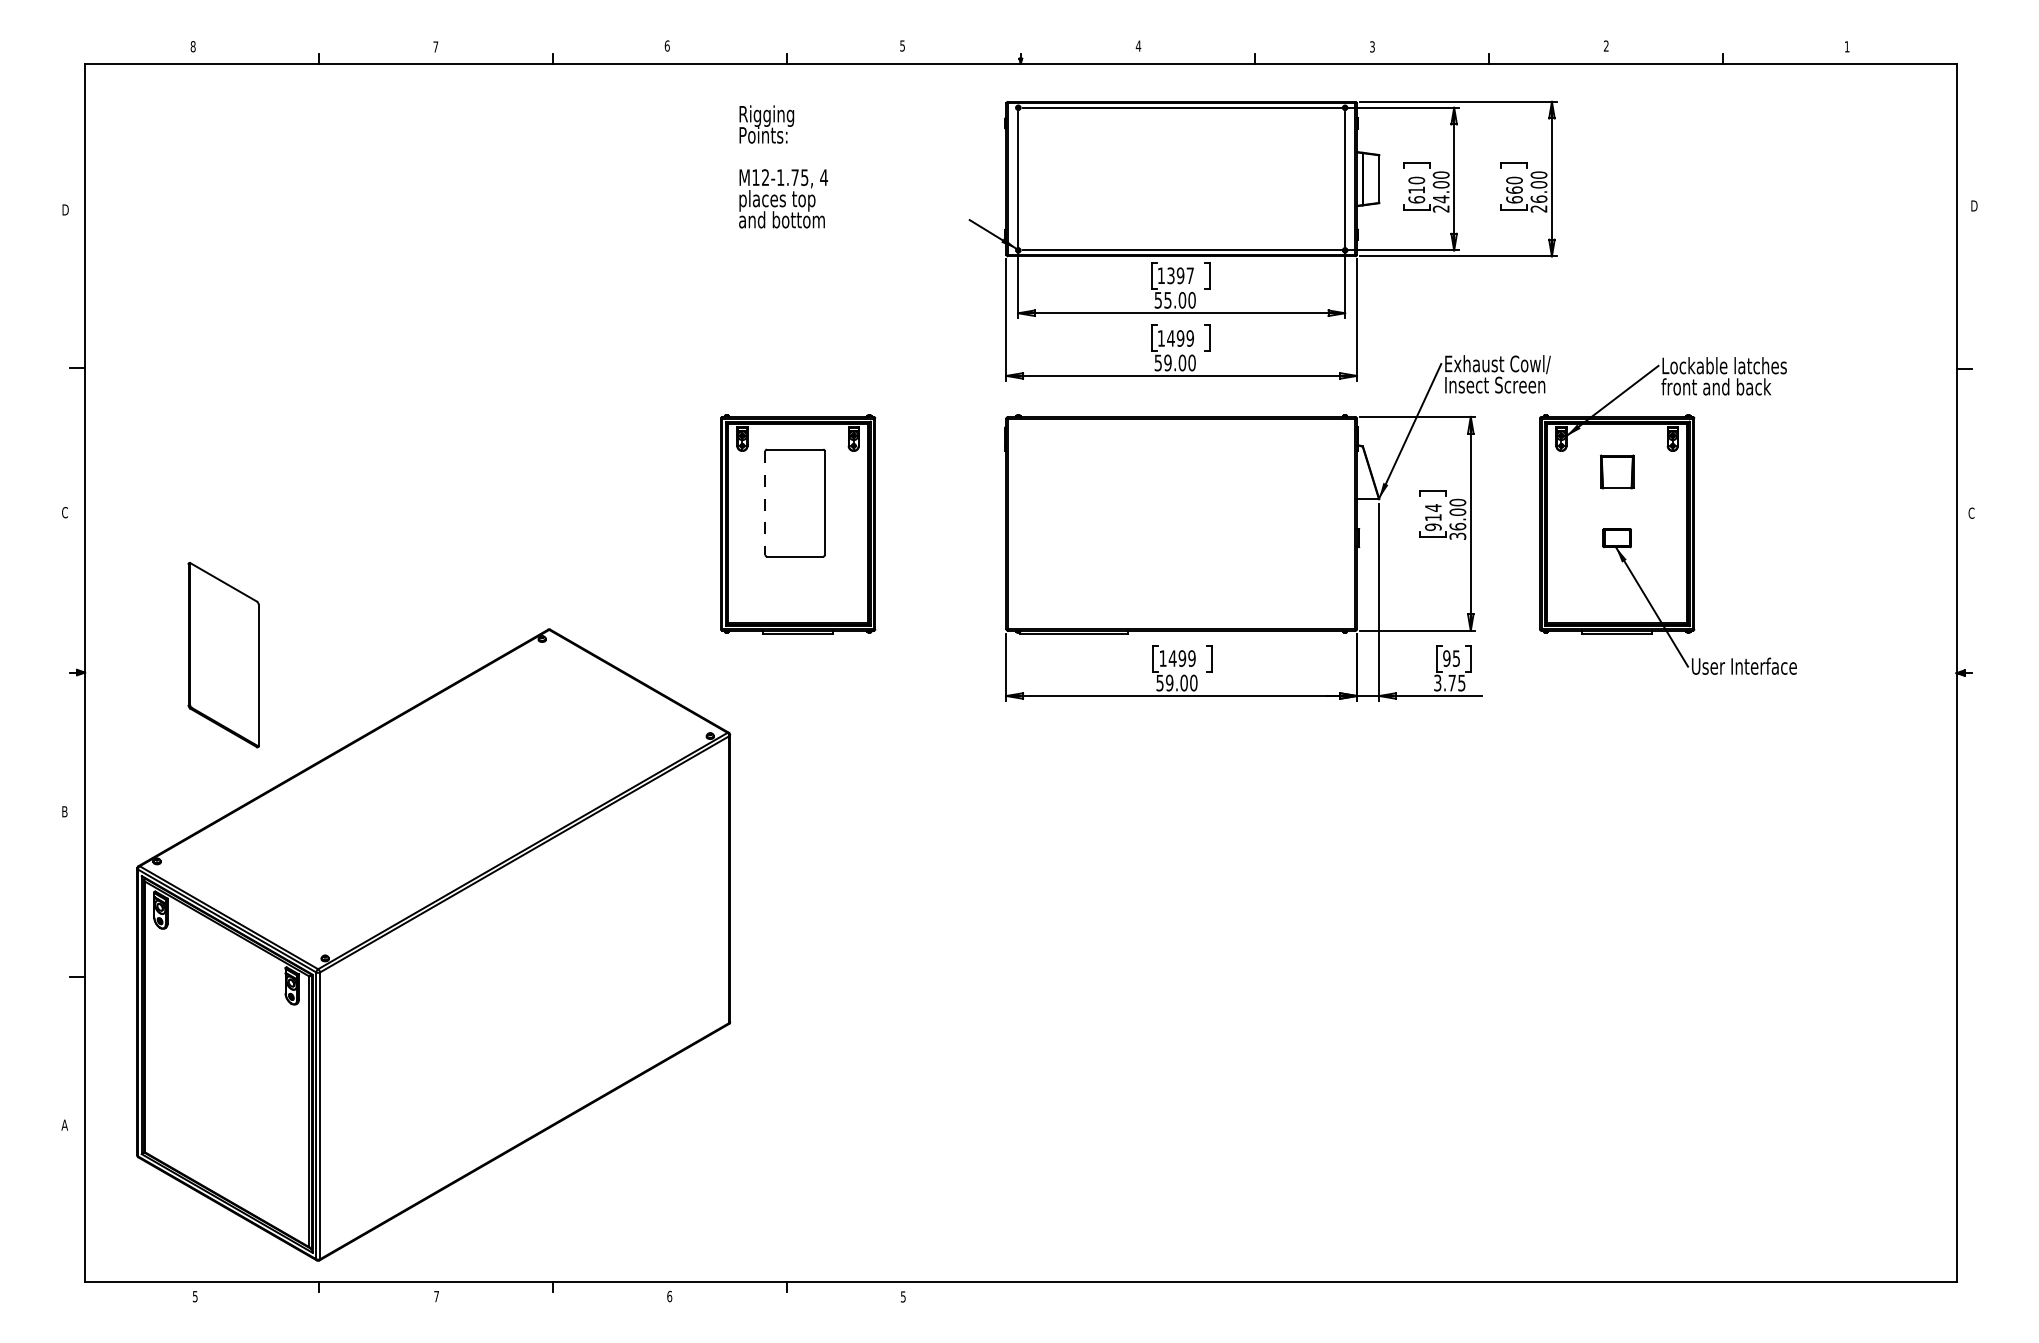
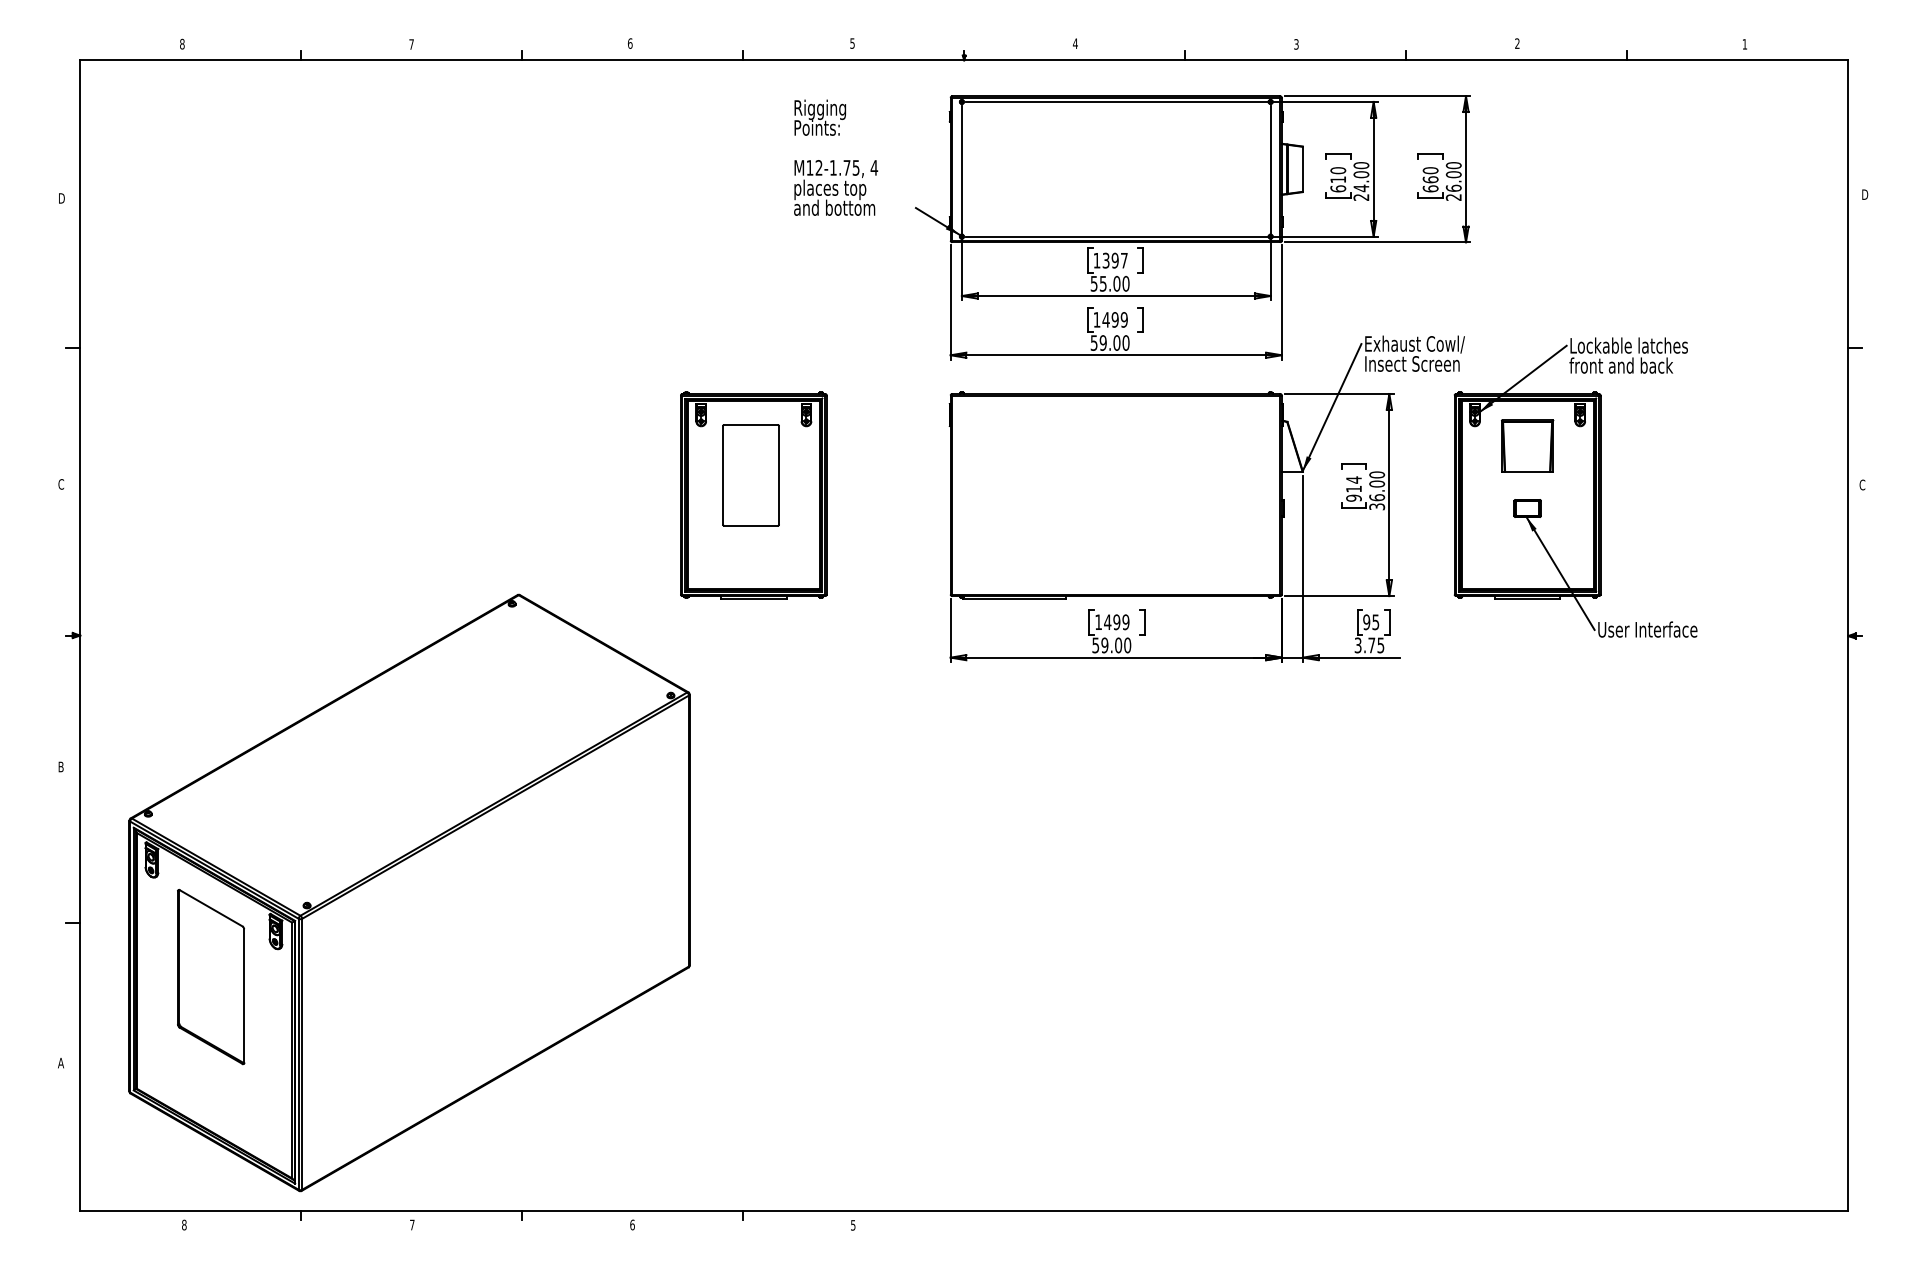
text: (783, 166) -> (836, 157), moved
part: (1617, 471) -> (1527, 445), size x1.67
line: (764, 503) -> (722, 475), dashed -> solid
part: (224, 655) -> (211, 977), moved
text: (195, 1296) -> (184, 1224), 5 -> 8

